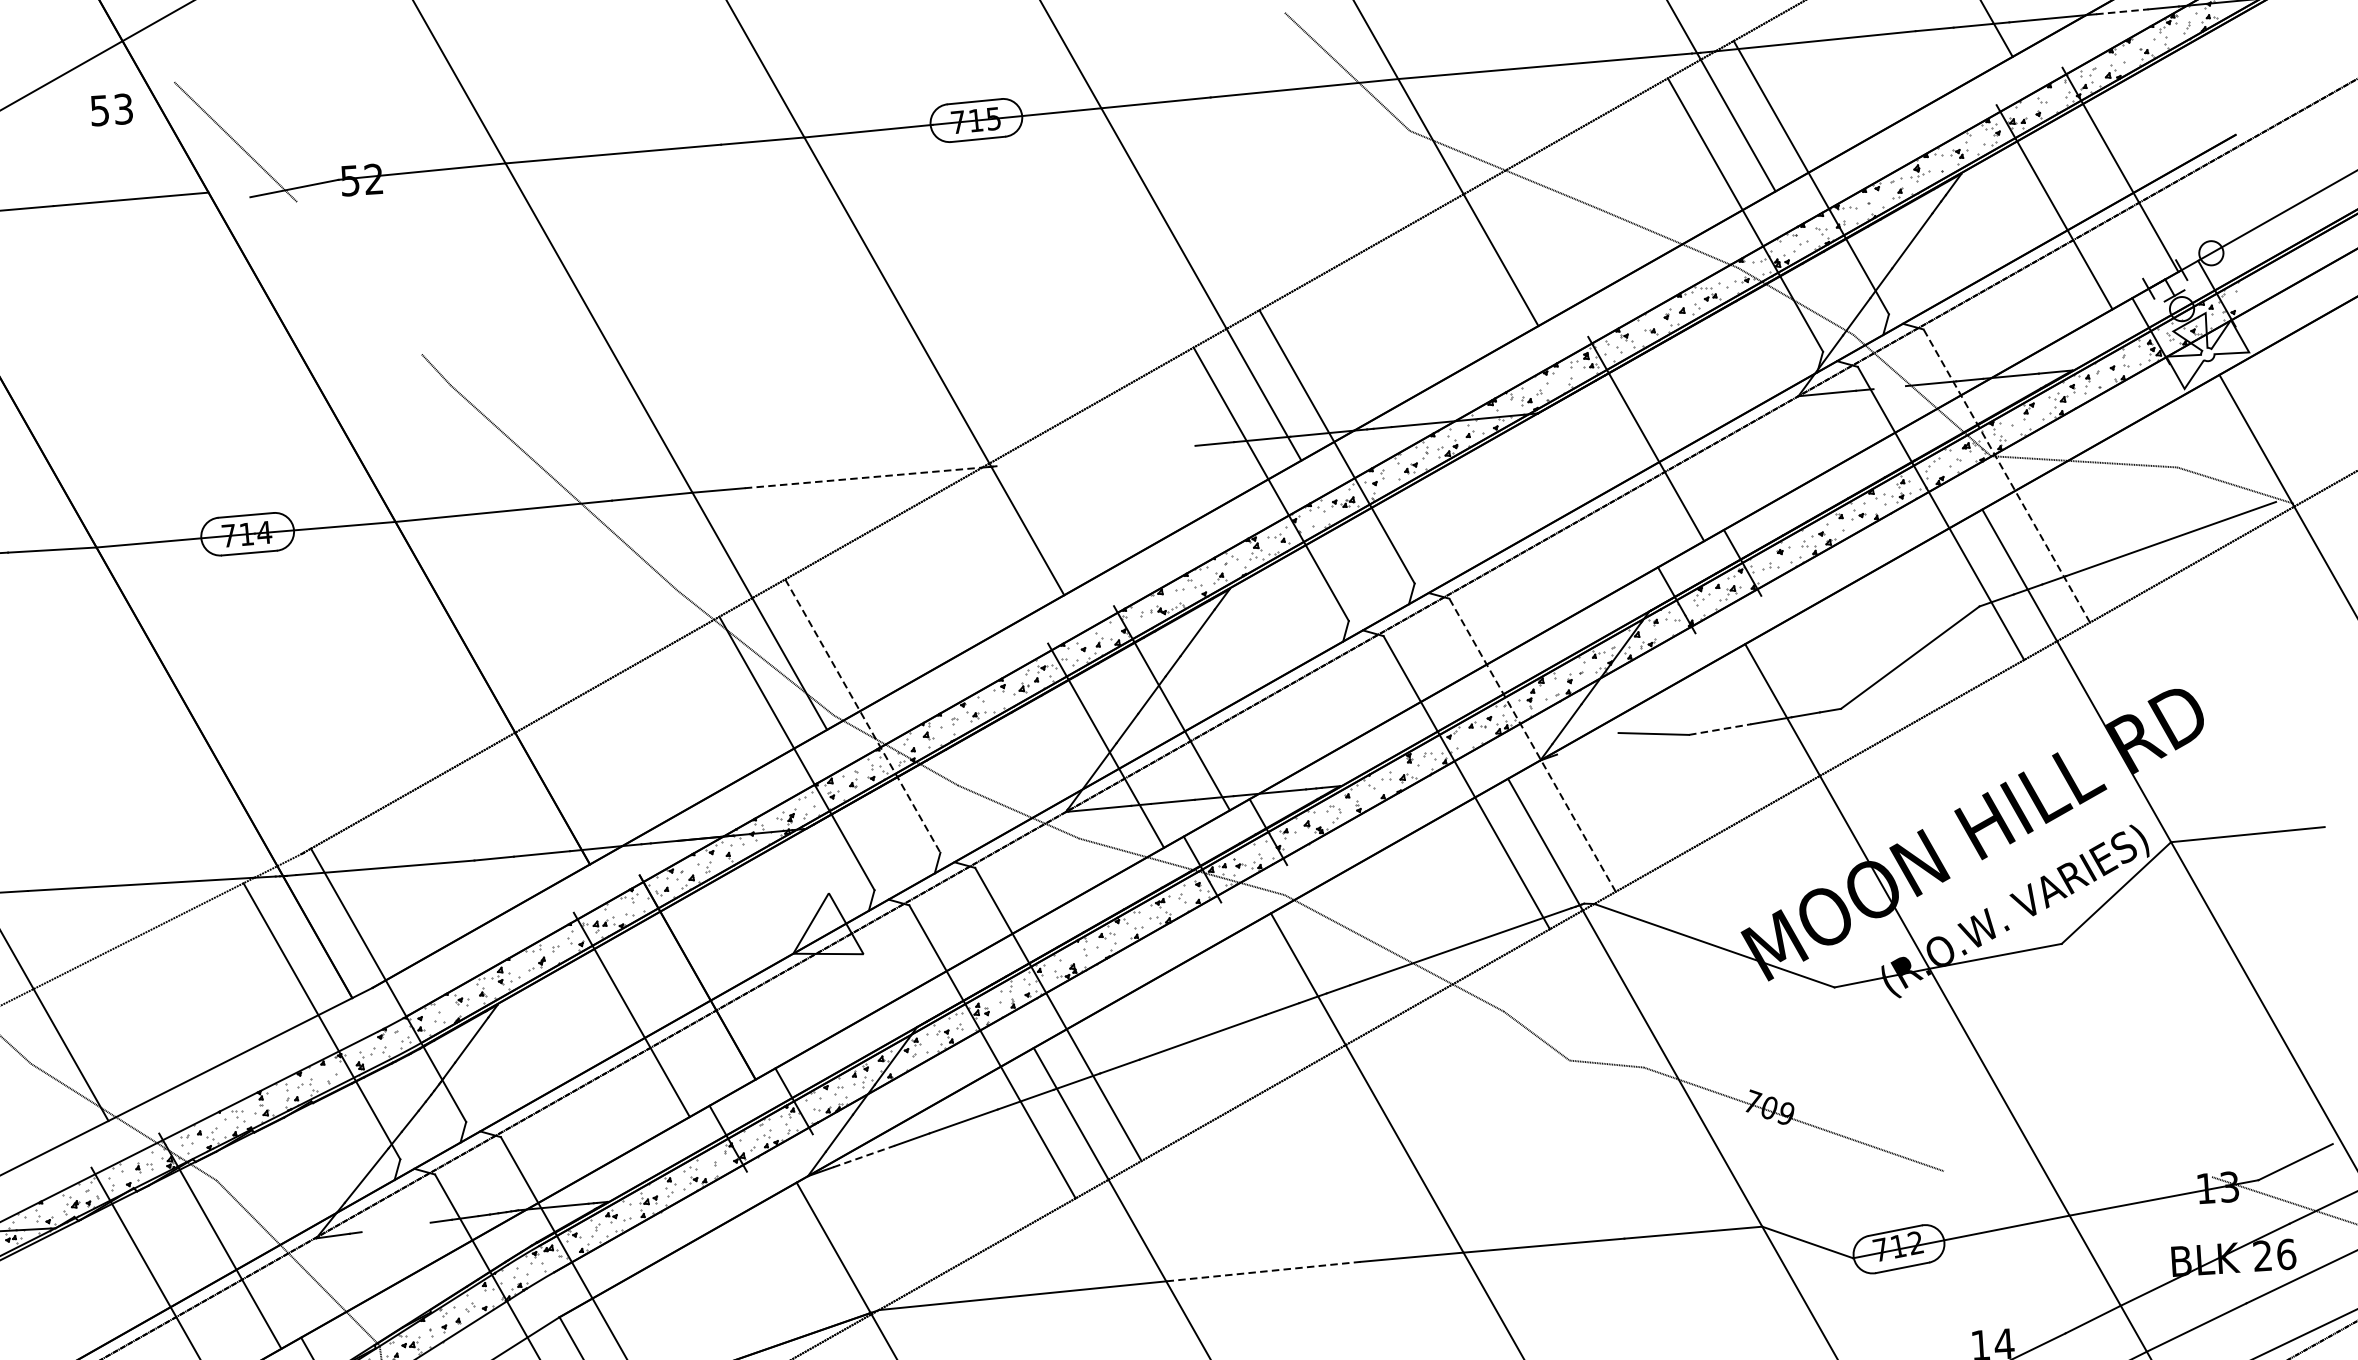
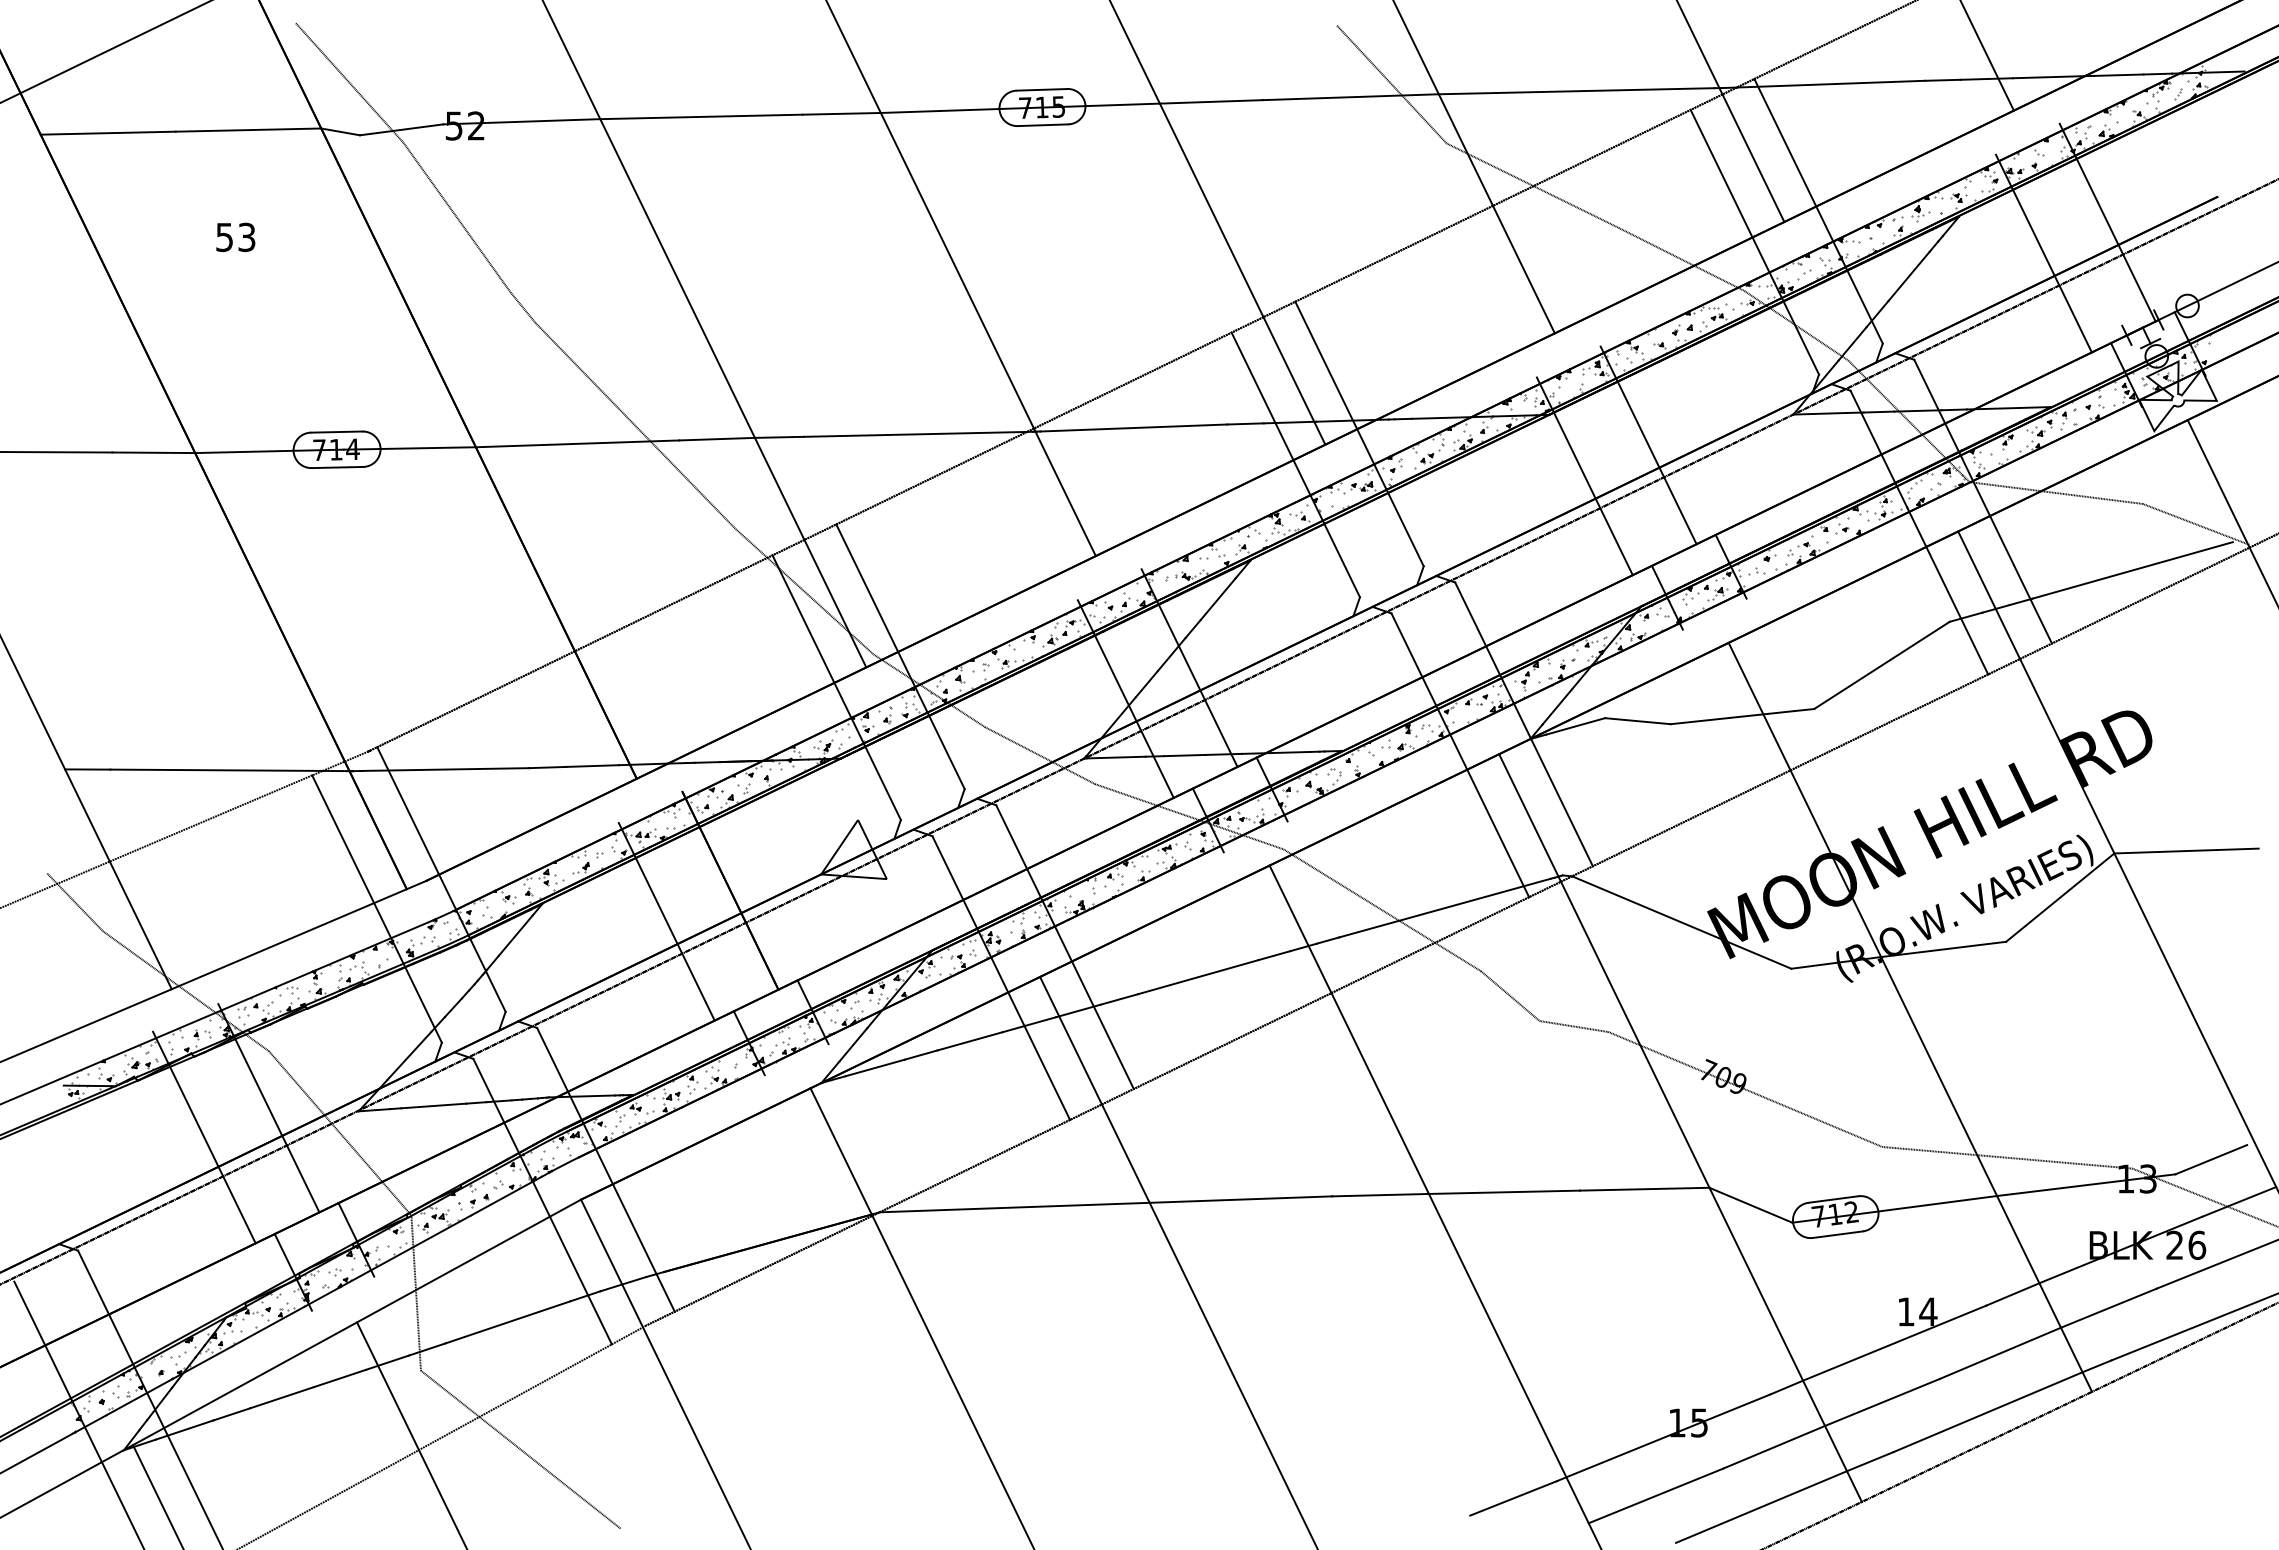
line: (2121, 12) -> (2118, 75), dashed -> solid
text: (111, 110) -> (235, 237), moved
line: (229, 194) -> (340, 131), added
line: (359, 278) -> (456, 217), added
line: (1889, 387) -> (1878, 411), added
line: (1095, 455) -> (1133, 427), added
line: (2007, 475) -> (1983, 501), dashed -> solid
line: (1579, 476) -> (1584, 476), added
line: (863, 478) -> (915, 434), dashed -> solid
line: (862, 716) -> (900, 657), dashed -> solid
line: (1720, 729) -> (1700, 721), dashed -> solid
line: (1587, 743) -> (1575, 726), added
line: (1533, 745) -> (1524, 724), dashed -> solid
line: (864, 1156) -> (875, 1068), dashed -> solid
line: (2078, 1173) -> (2007, 1157), added
line: (395, 1226) -> (433, 1105), added
line: (1263, 1271) -> (1241, 1199), dashed -> solid

